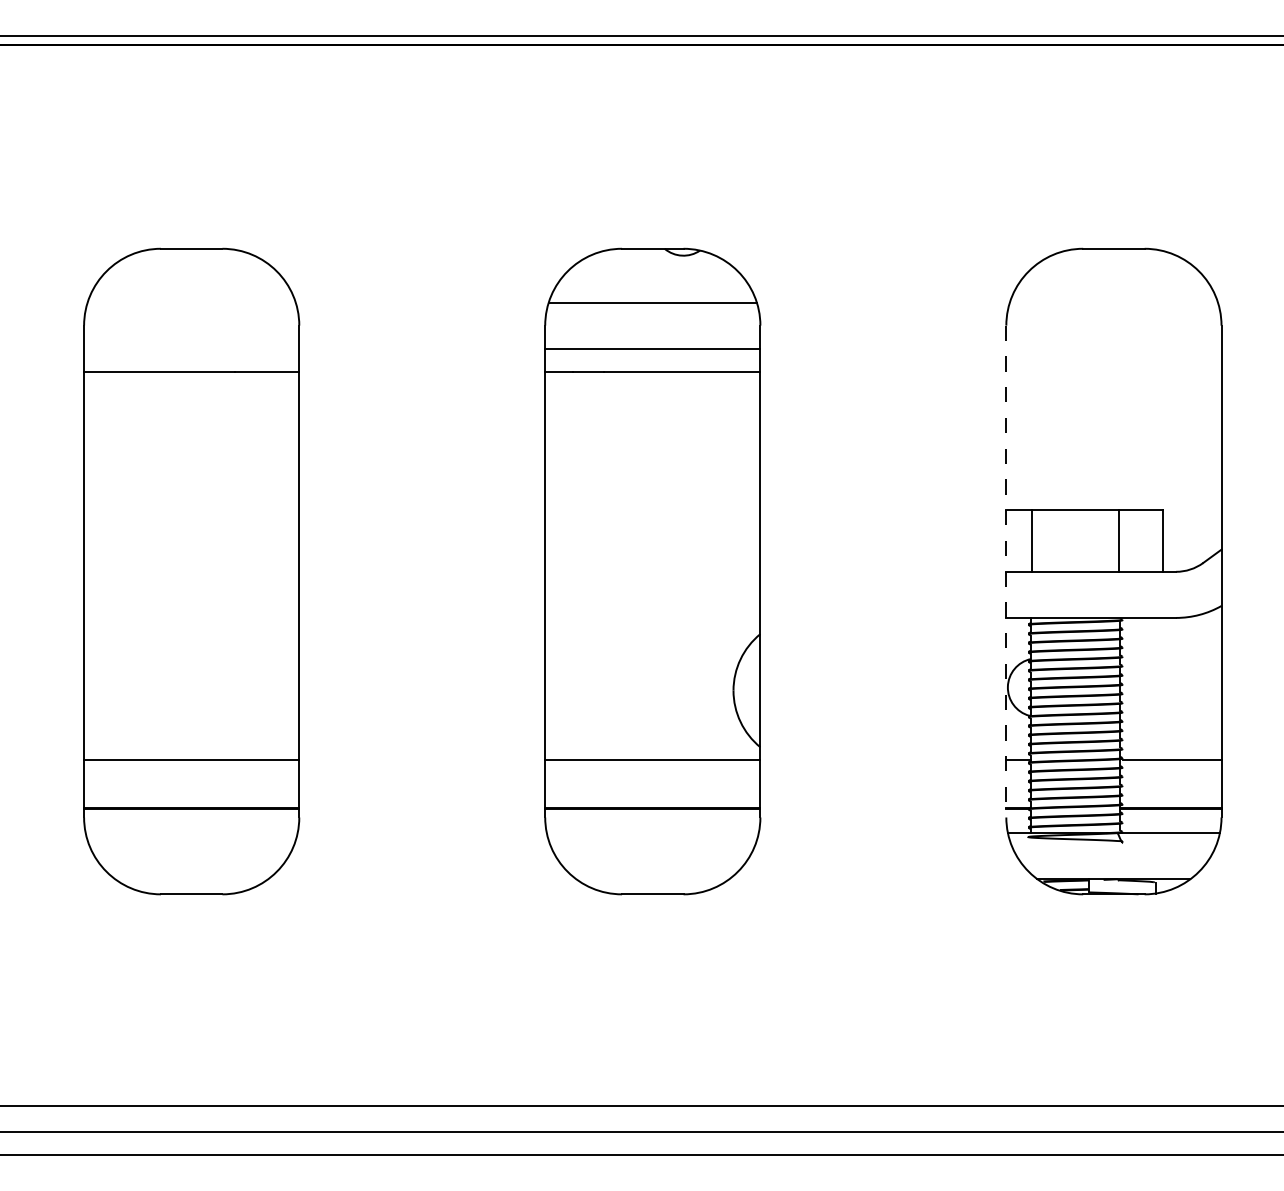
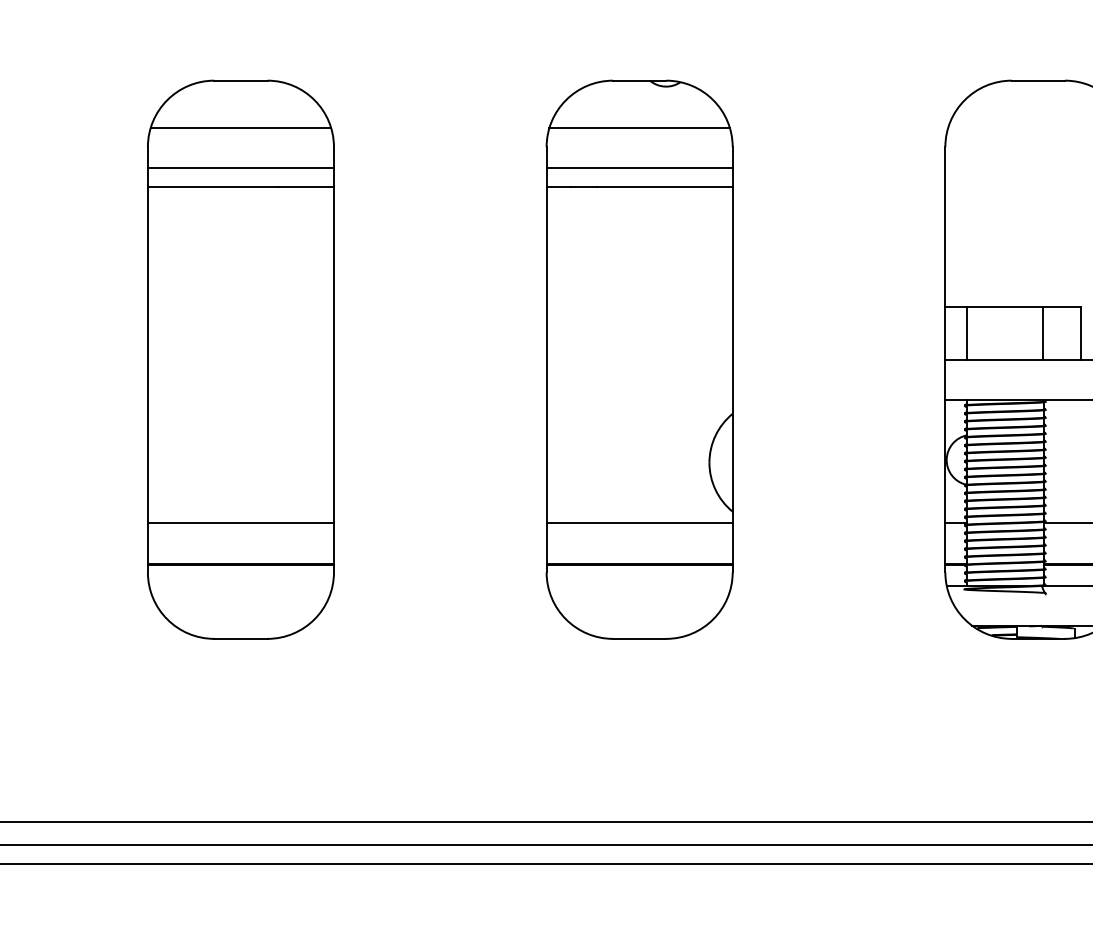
line: (191, 303) -> (240, 127), added
line: (191, 349) -> (240, 167), added
line: (1006, 571) -> (945, 359), dashed -> solid

